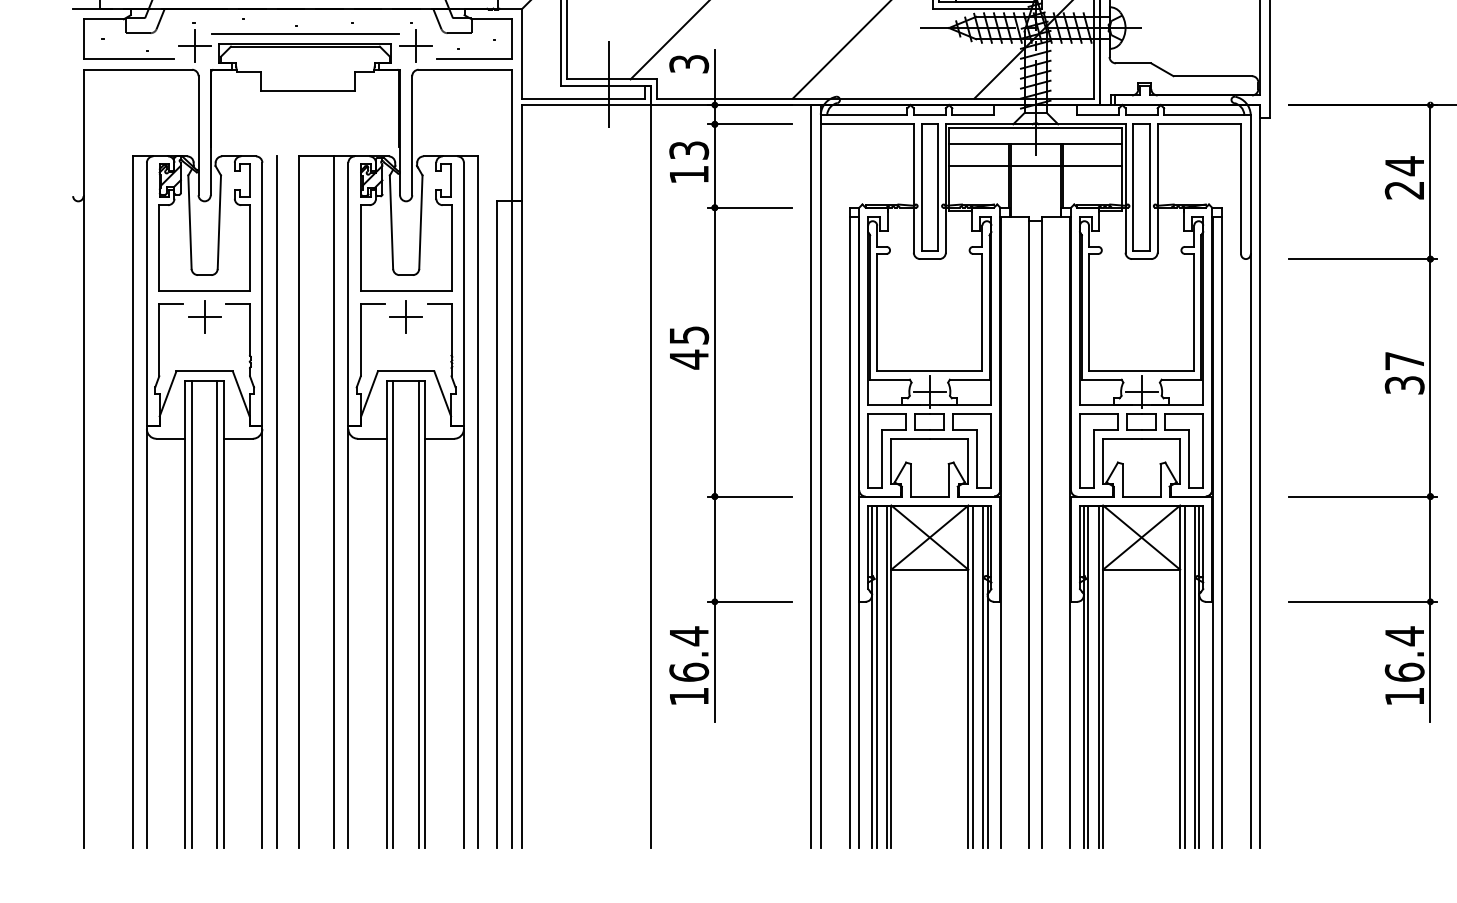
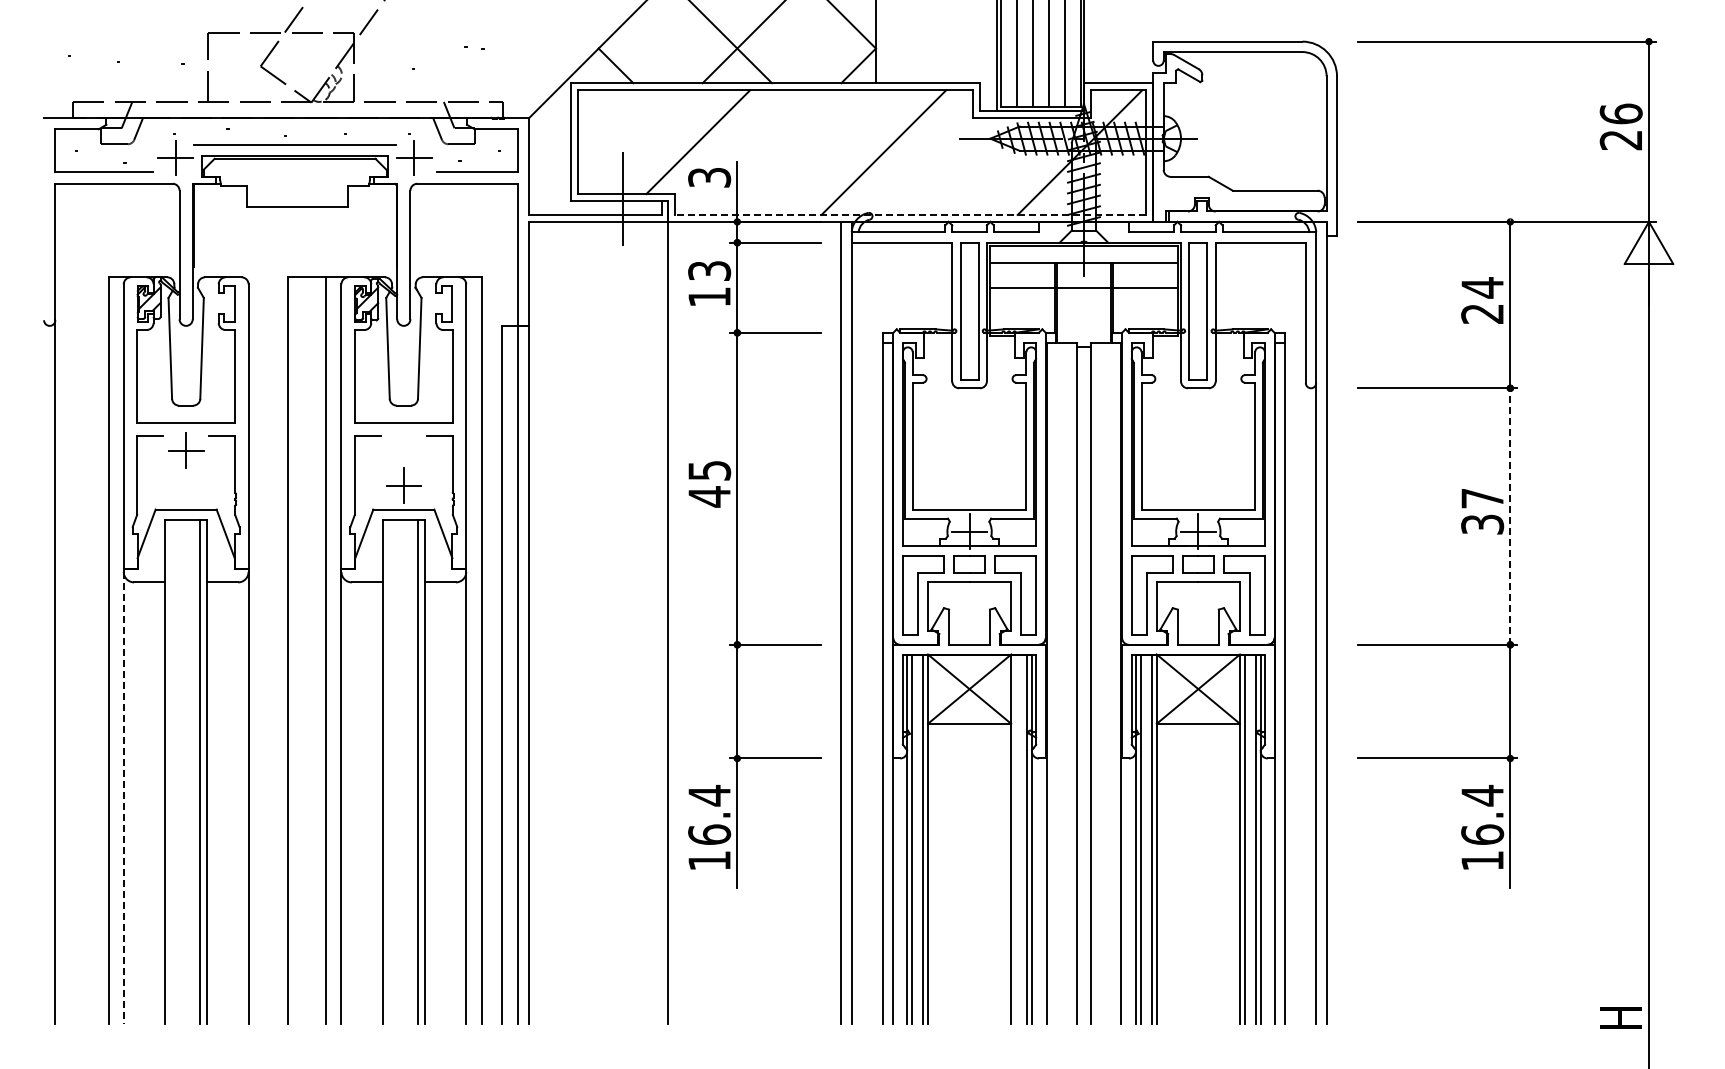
line: (875, 98) -> (910, 214), solid -> dashed
part: (405, 316) -> (403, 485), moved
line: (1430, 377) -> (1510, 516), solid -> dashed
line: (276, 501) -> (263, 650), removed
line: (192, 614) -> (172, 772), removed
line: (392, 614) -> (389, 772), removed
line: (146, 638) -> (123, 798), solid -> dashed
line: (973, 676) -> (1016, 839), removed

